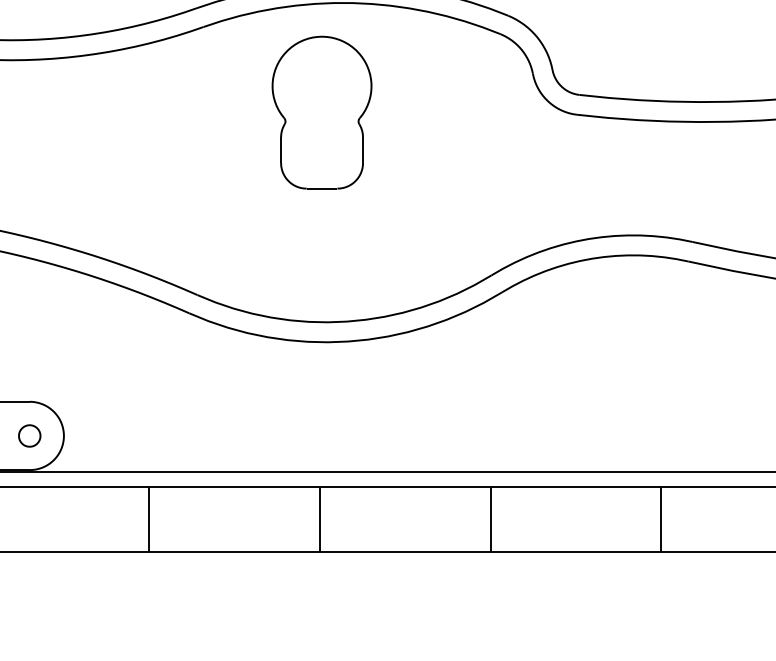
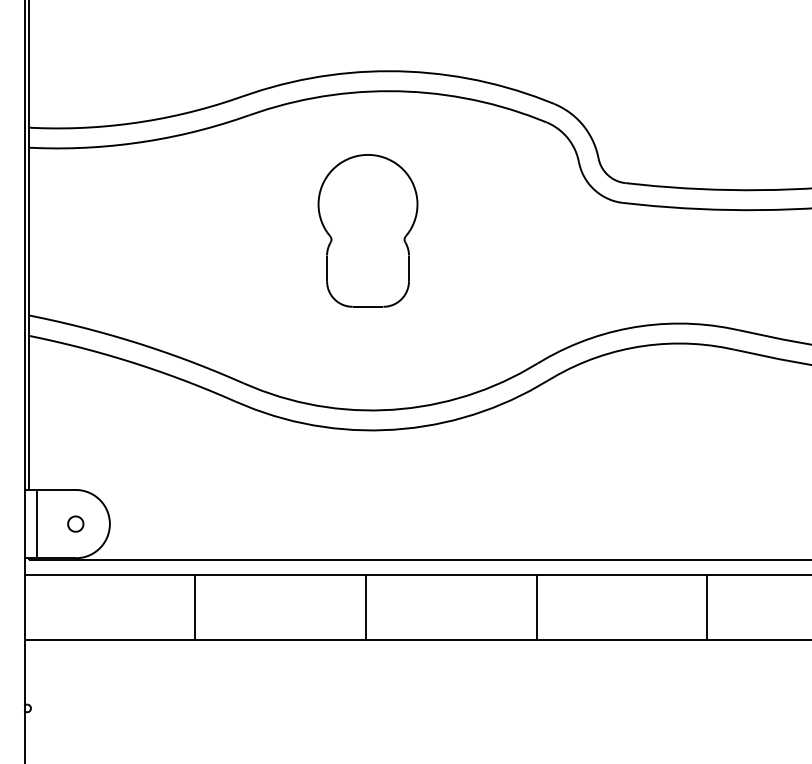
part: (321, 112) -> (367, 230), moved
part: (29, 435) -> (75, 523), size x0.71

